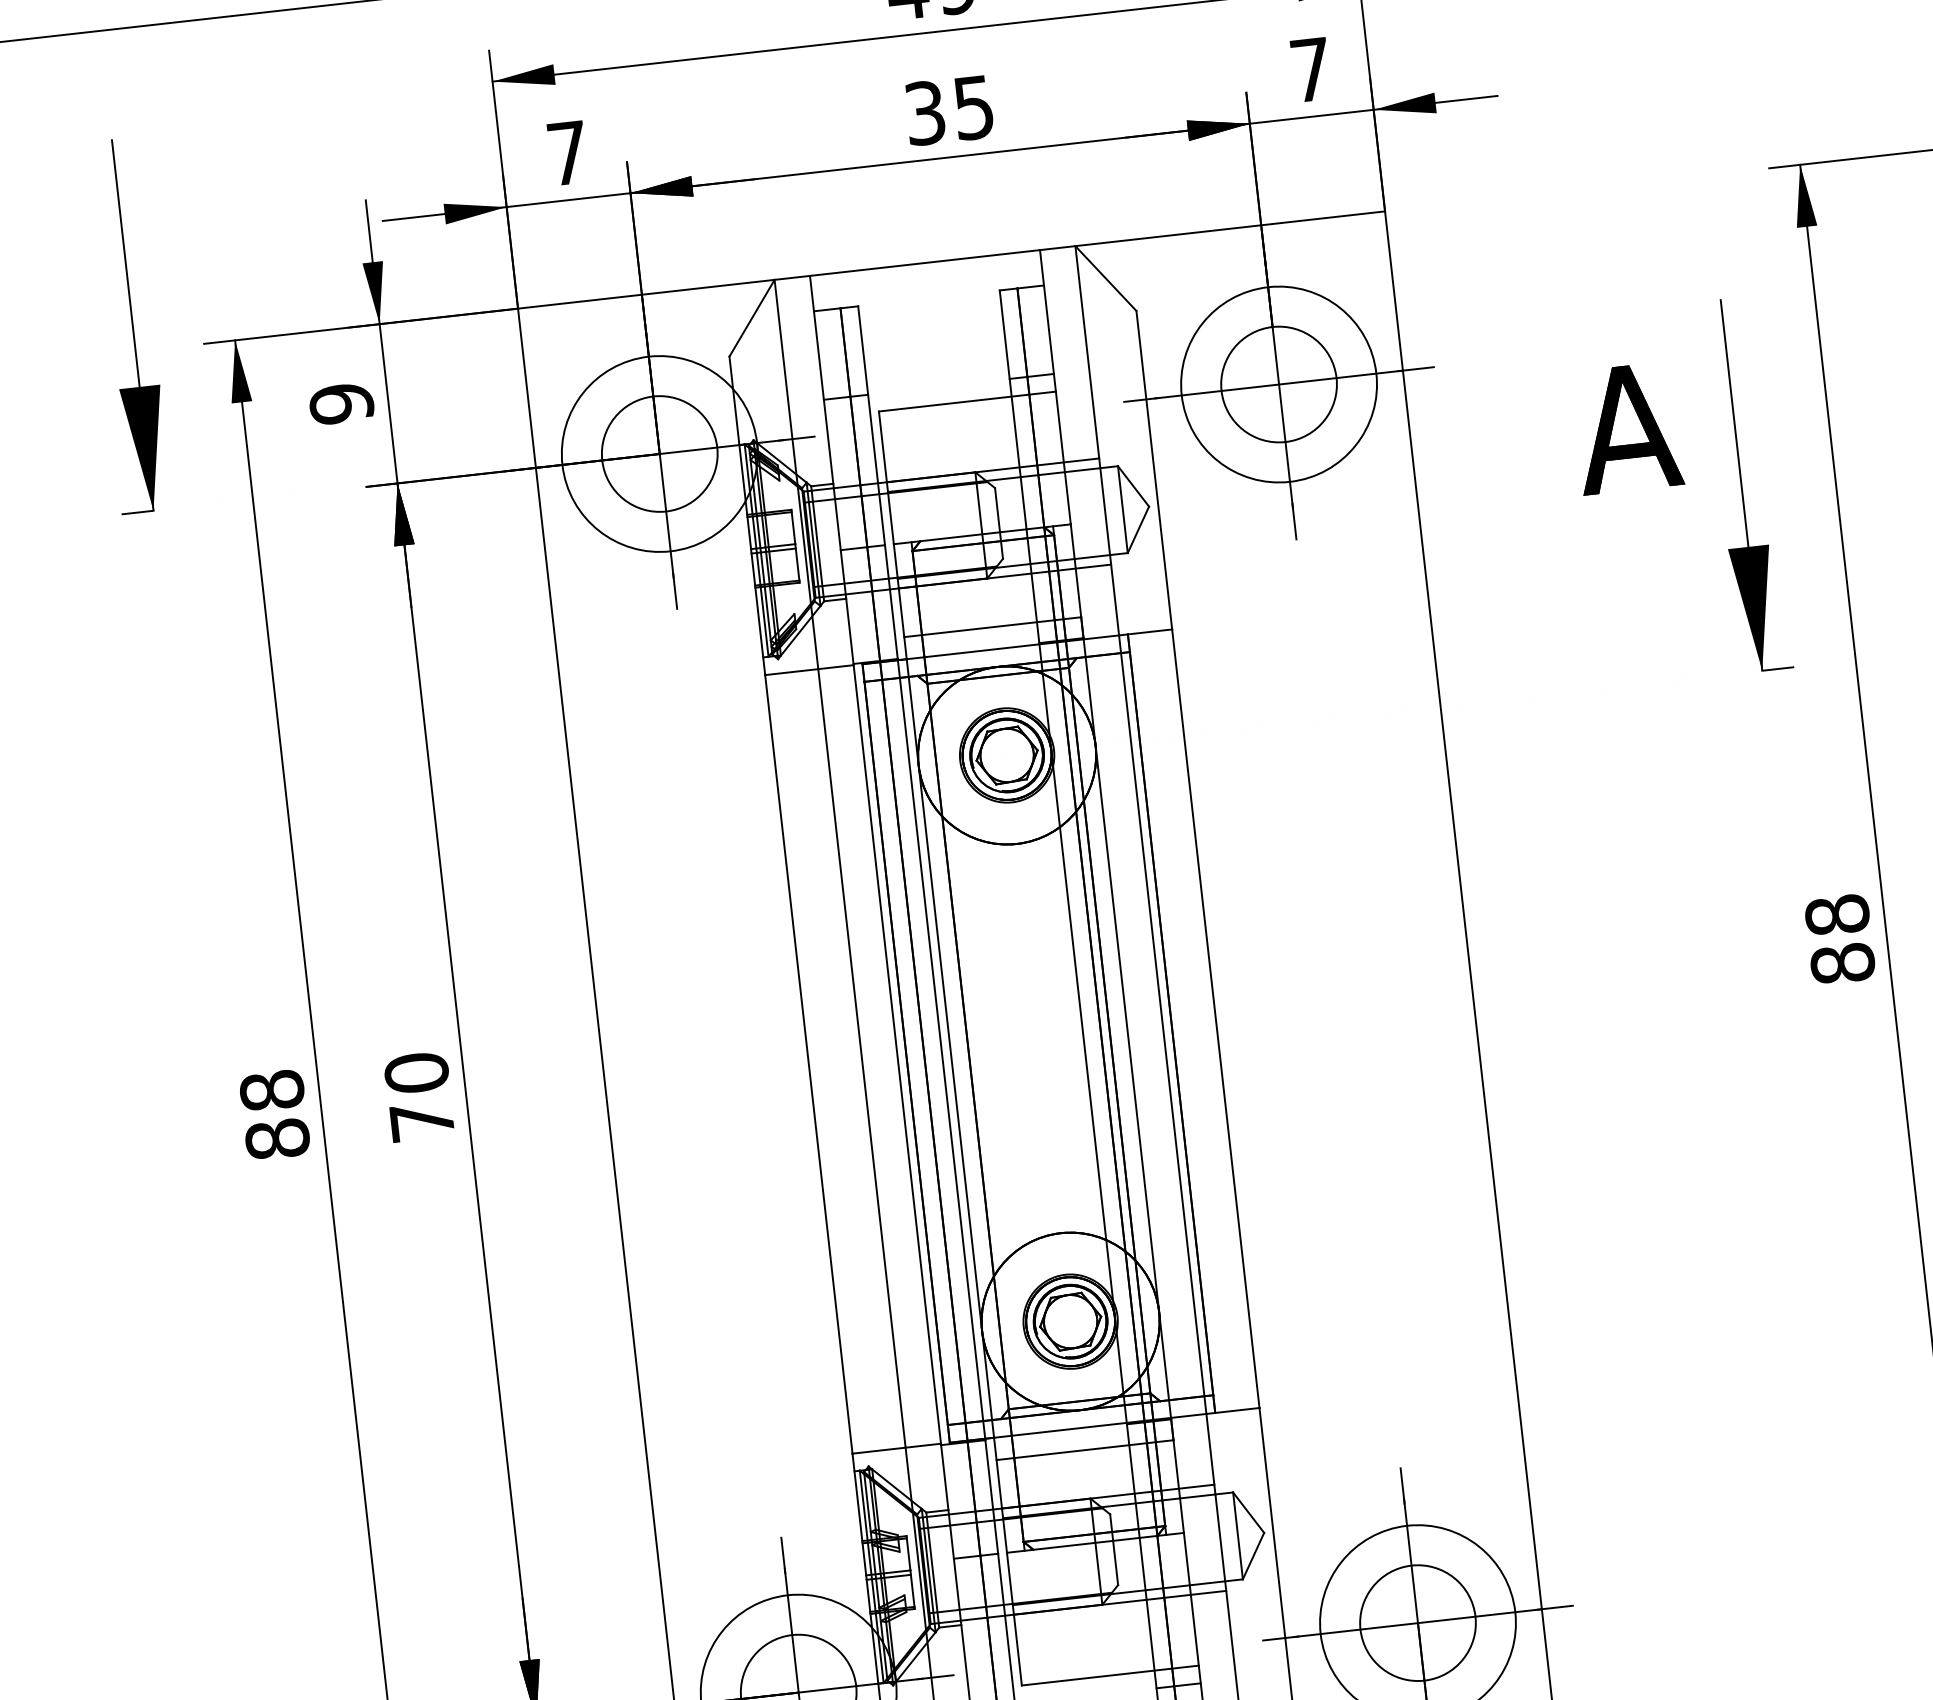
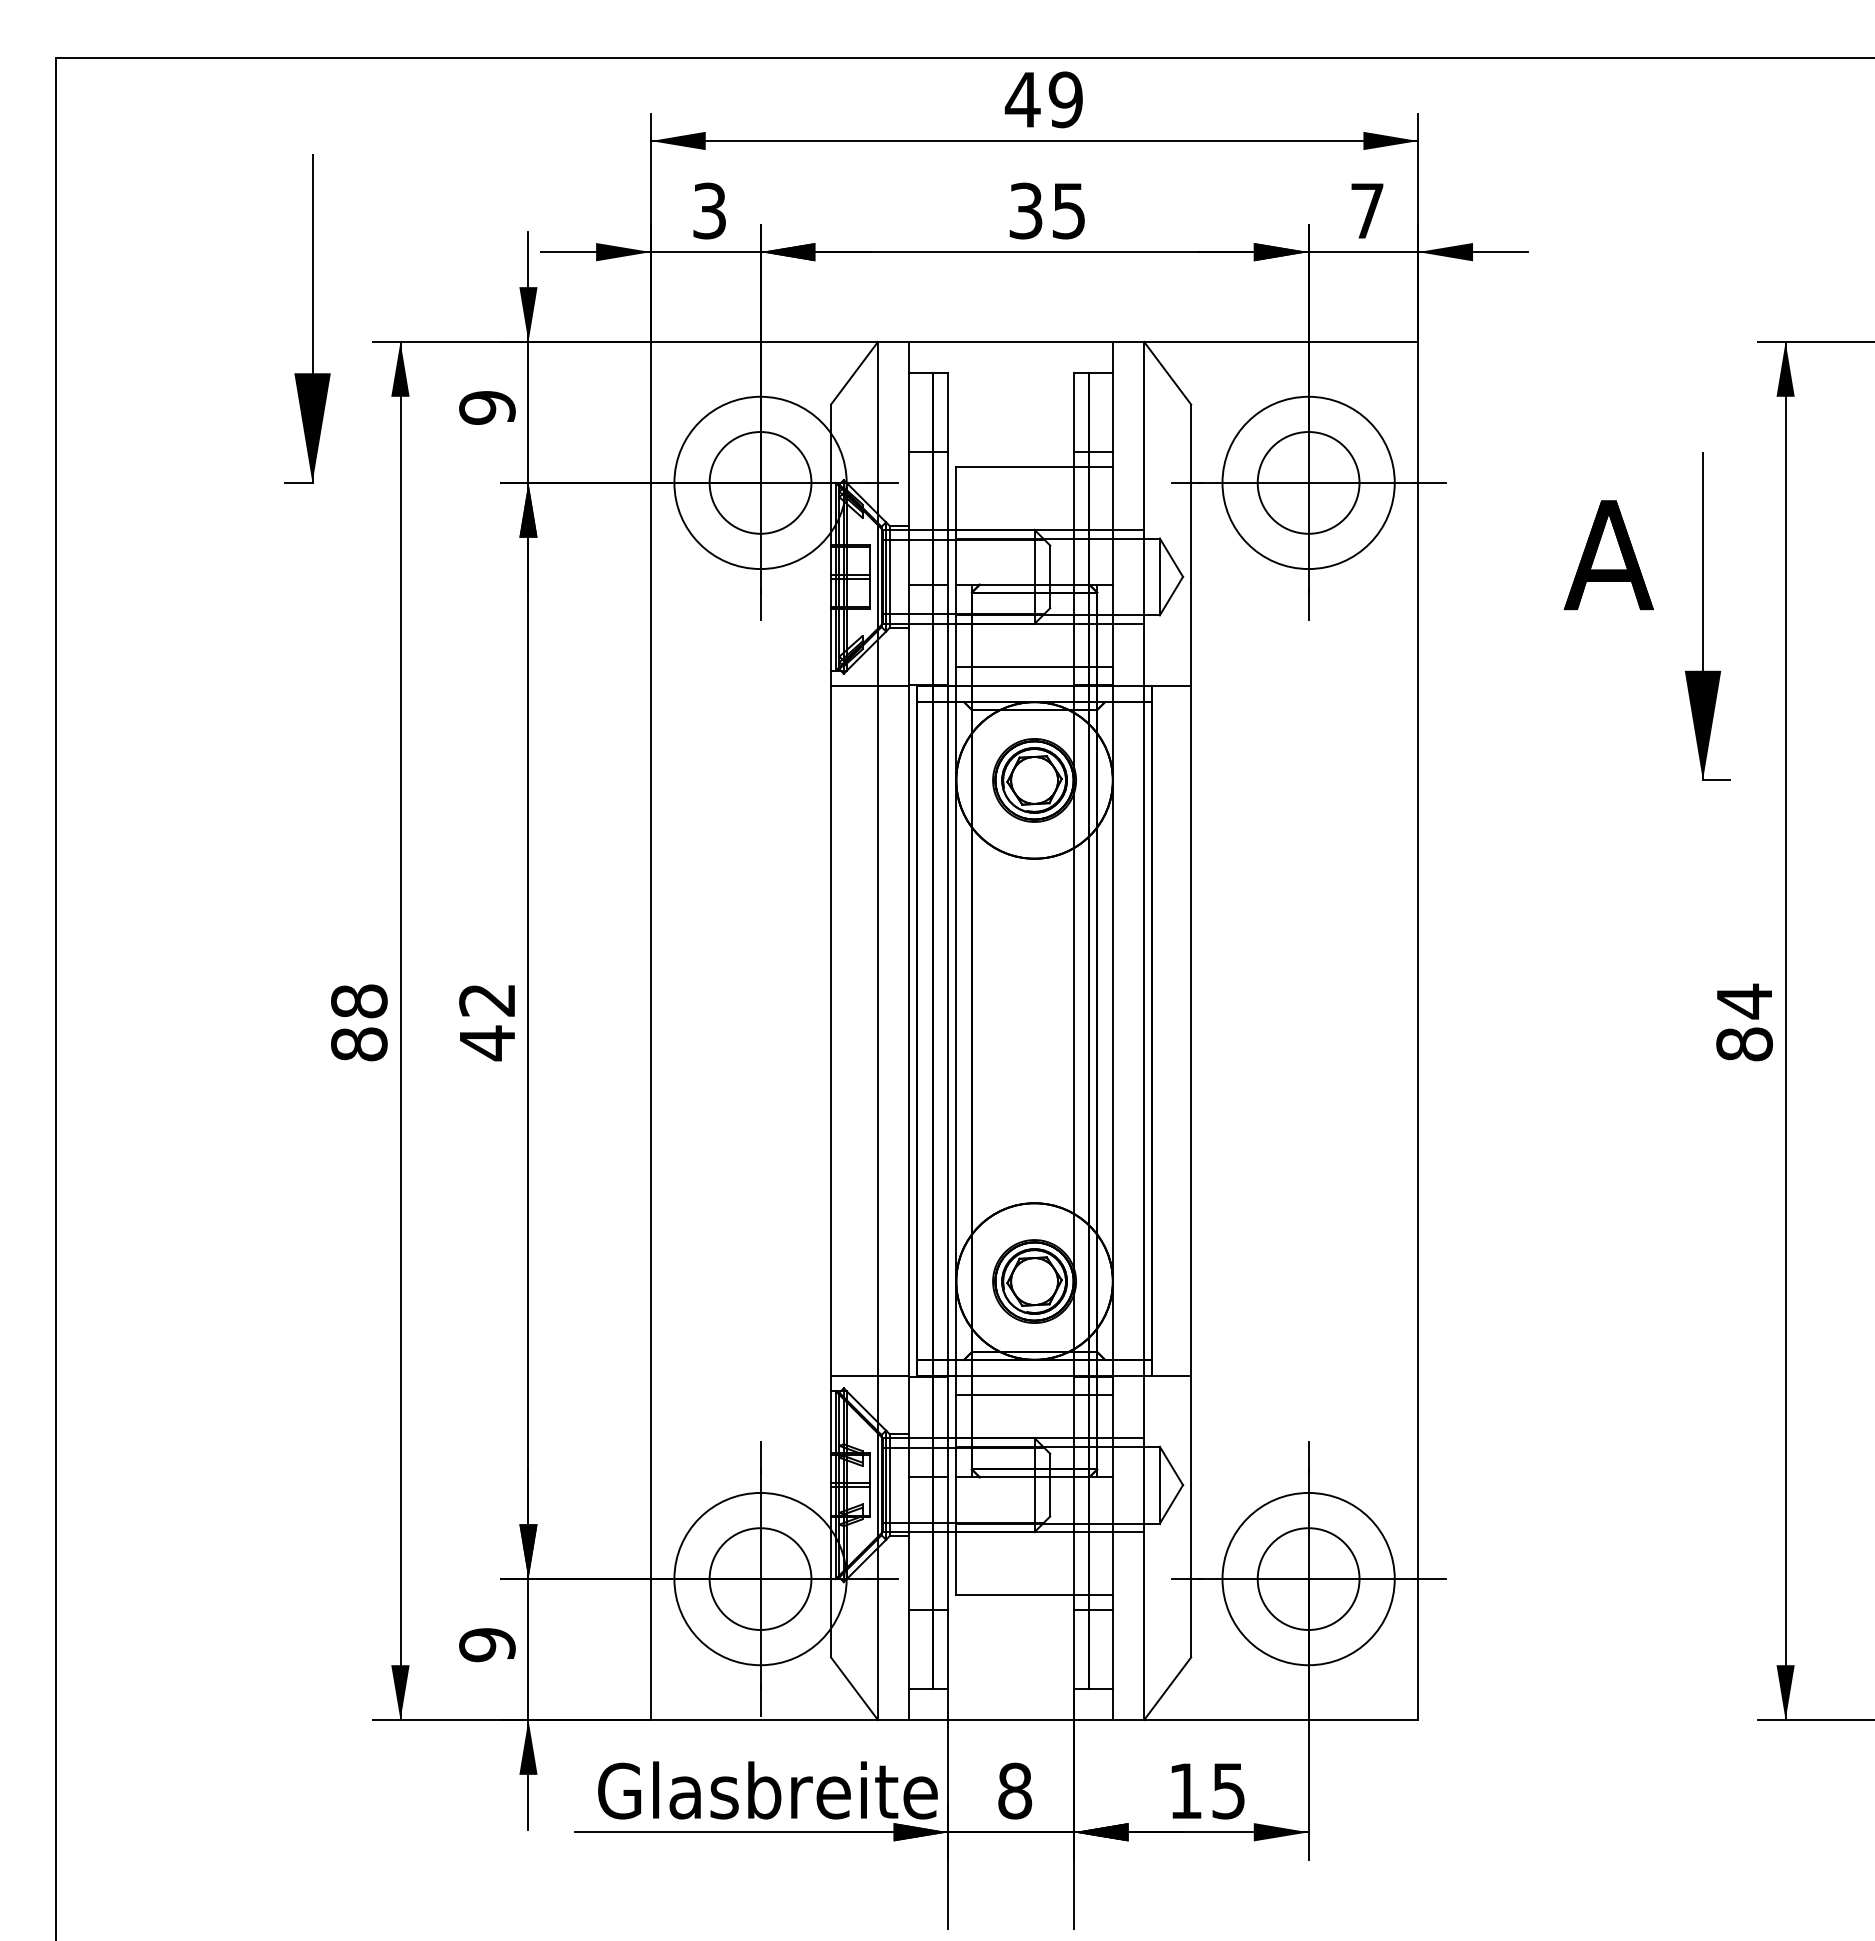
text: (567, 152) -> (709, 210), 7 -> 3
text: (1837, 915) -> (1744, 1001), 88 -> 84
text: (419, 1098) -> (487, 1022), 70 -> 42

